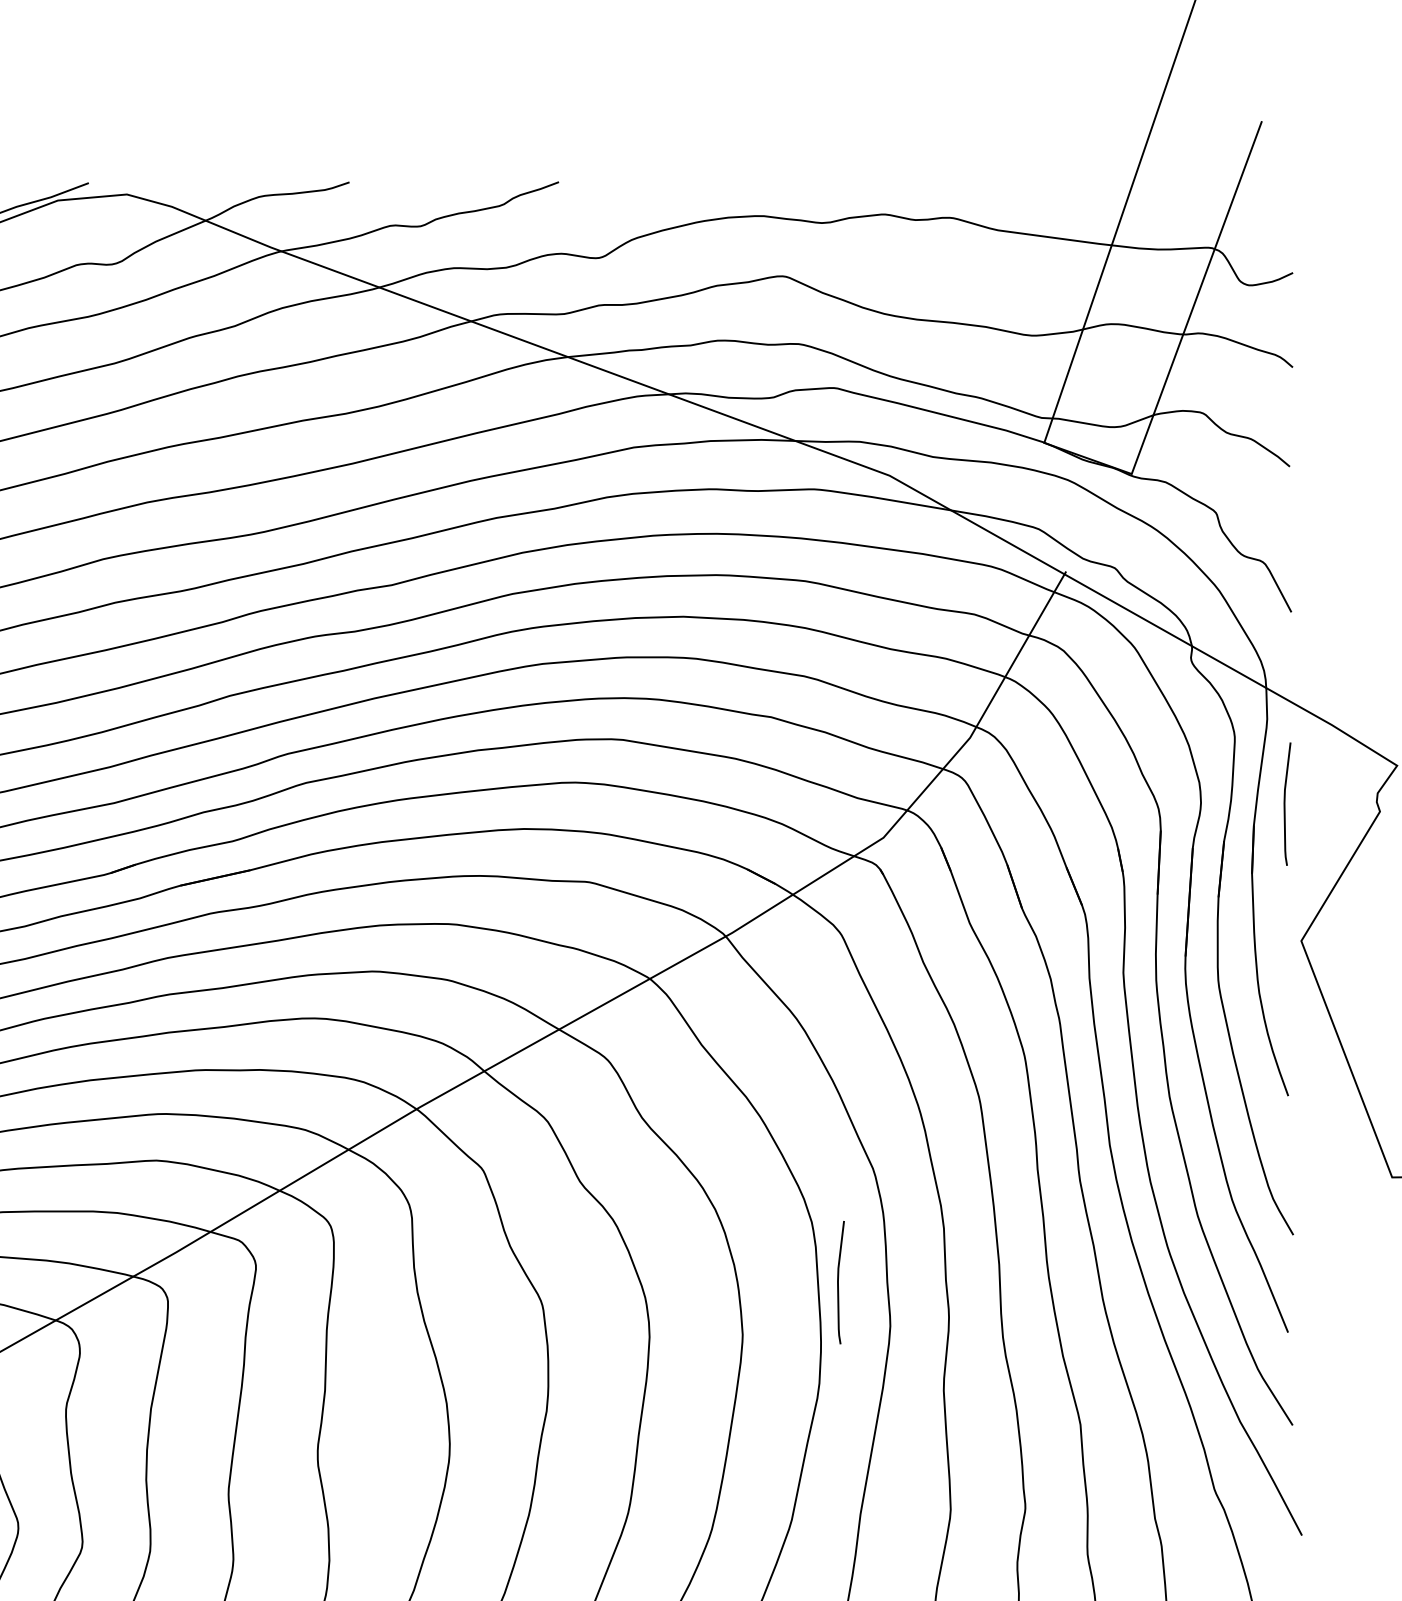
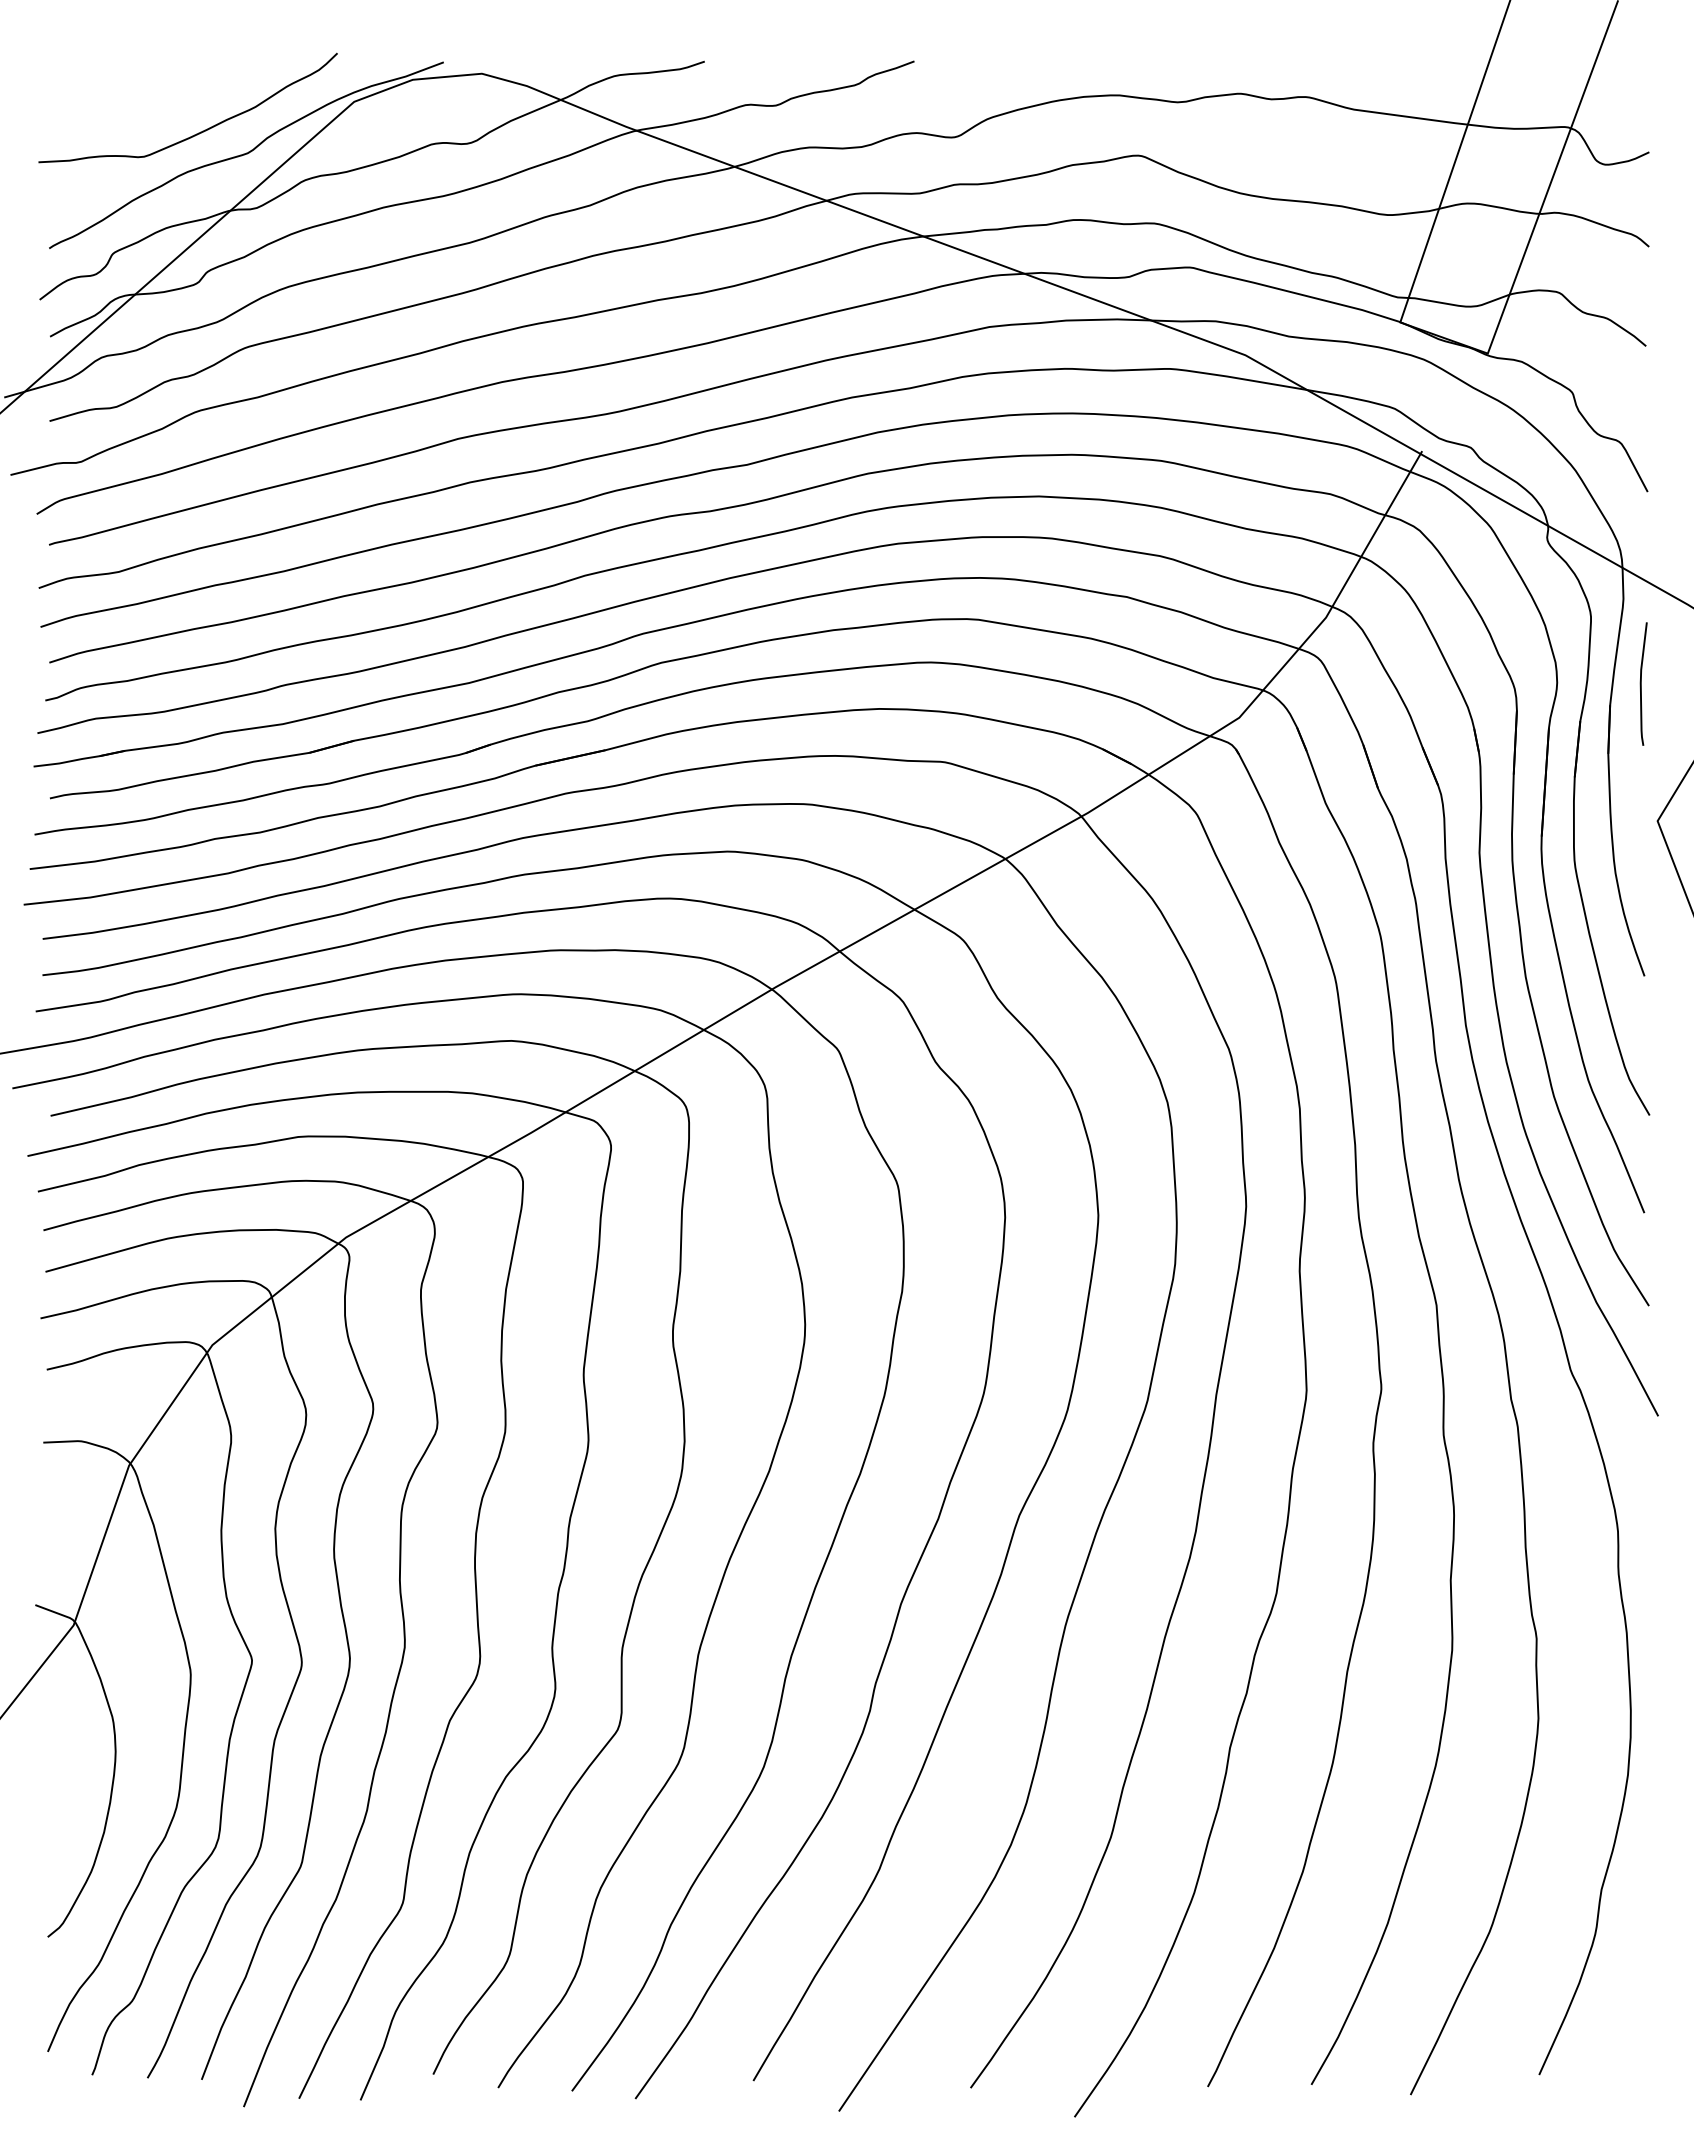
curve: (838, 1282) -> (1194, 1162), removed

